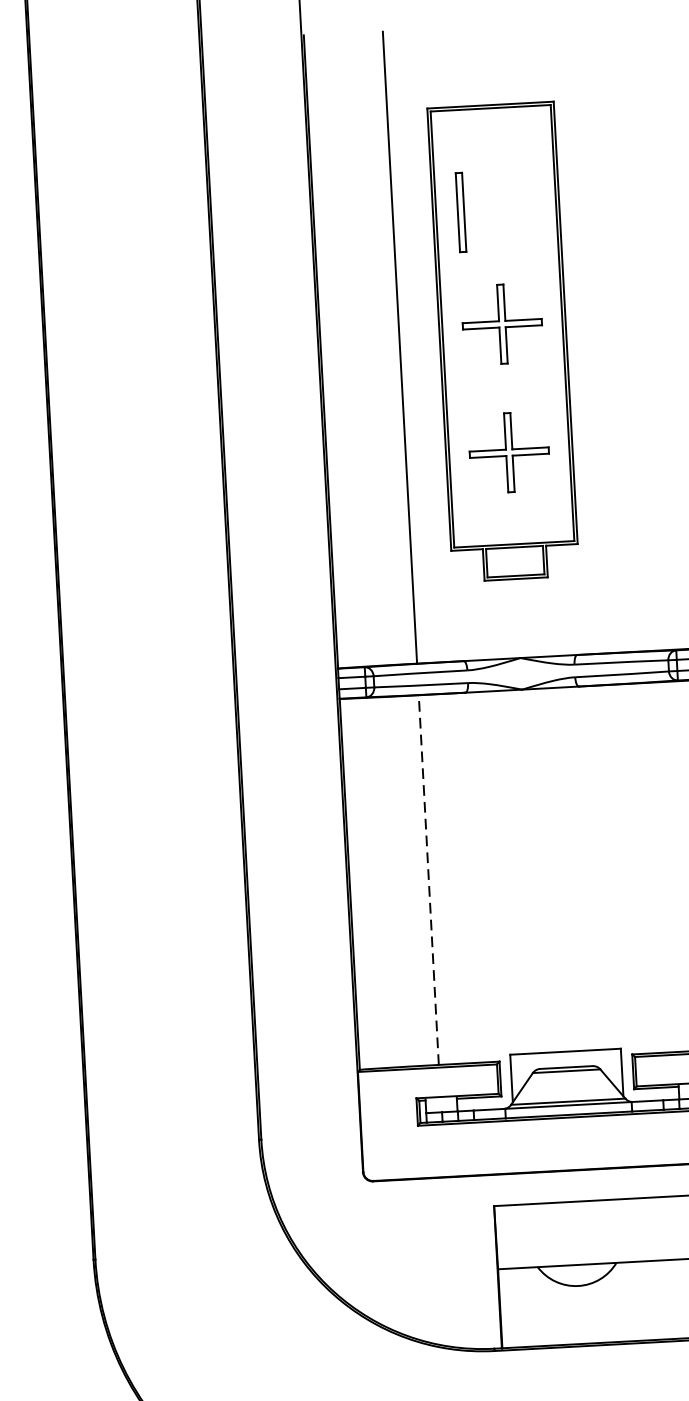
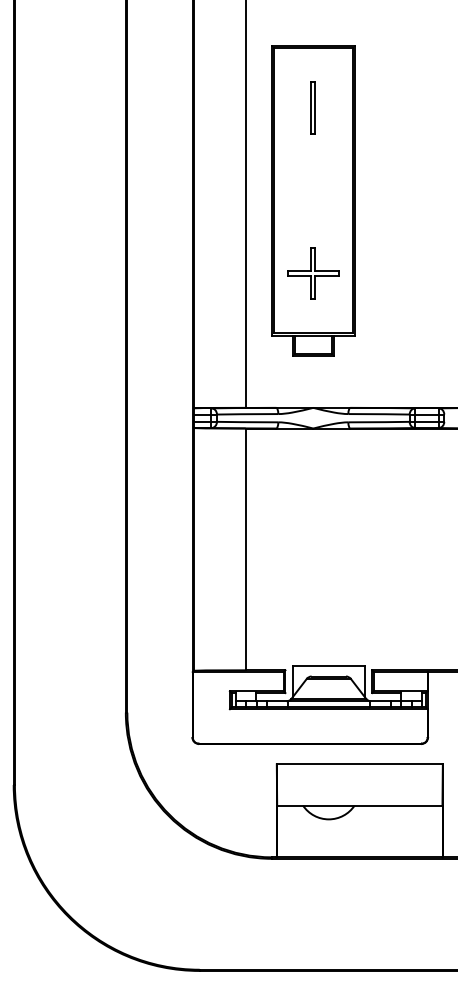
part: (459, 211) -> (312, 107), moved
part: (502, 324) -> (313, 189), removed
line: (428, 880) -> (245, 549), dashed -> solid

